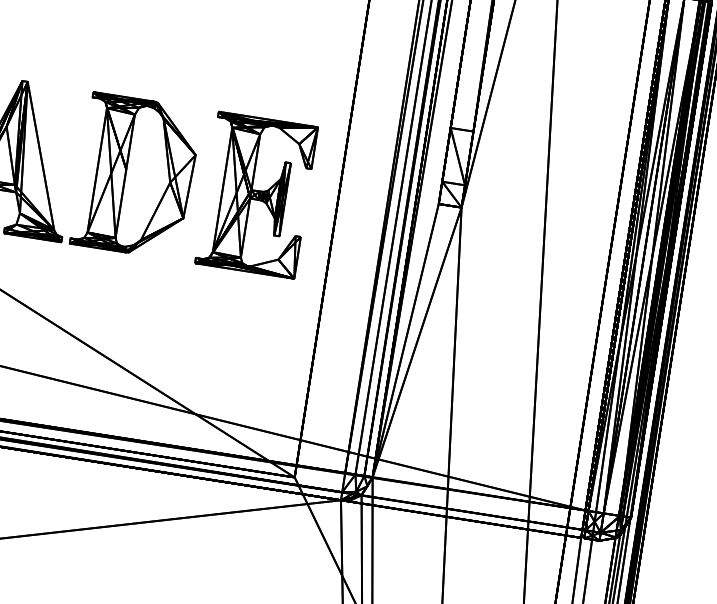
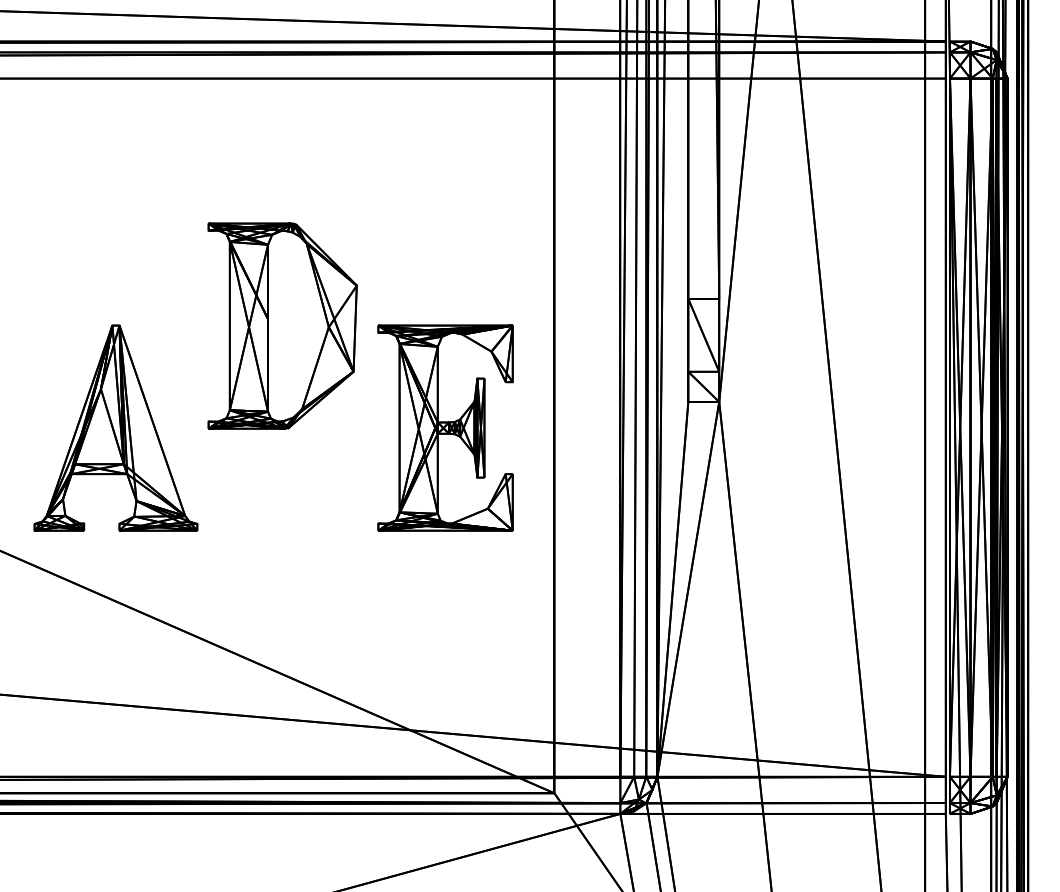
part: (136, 175) -> (282, 325), moved

